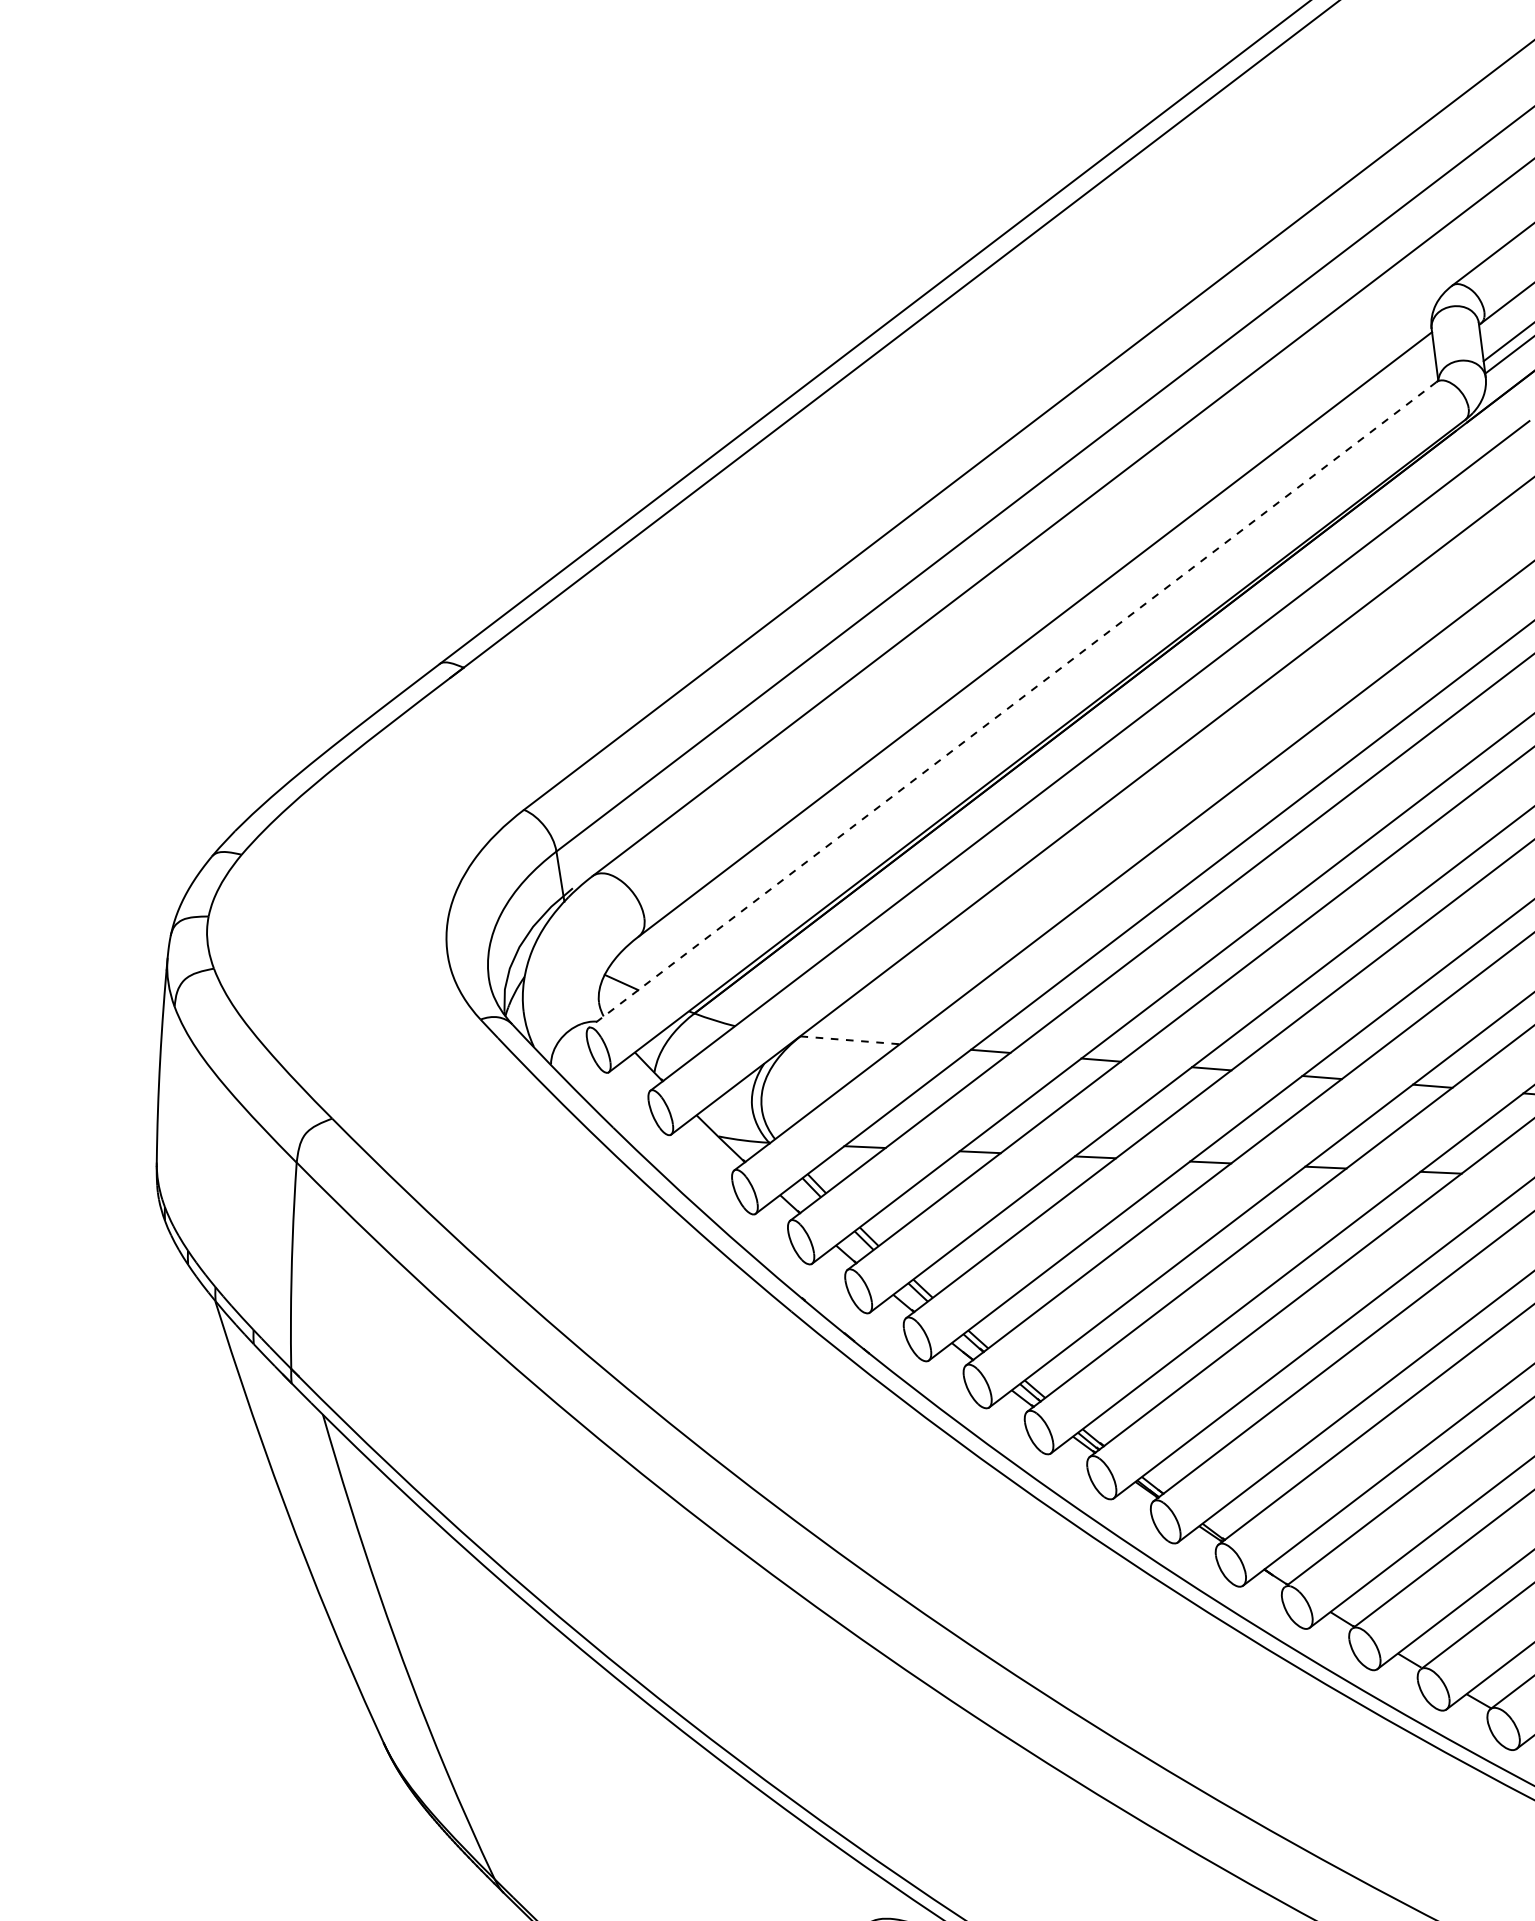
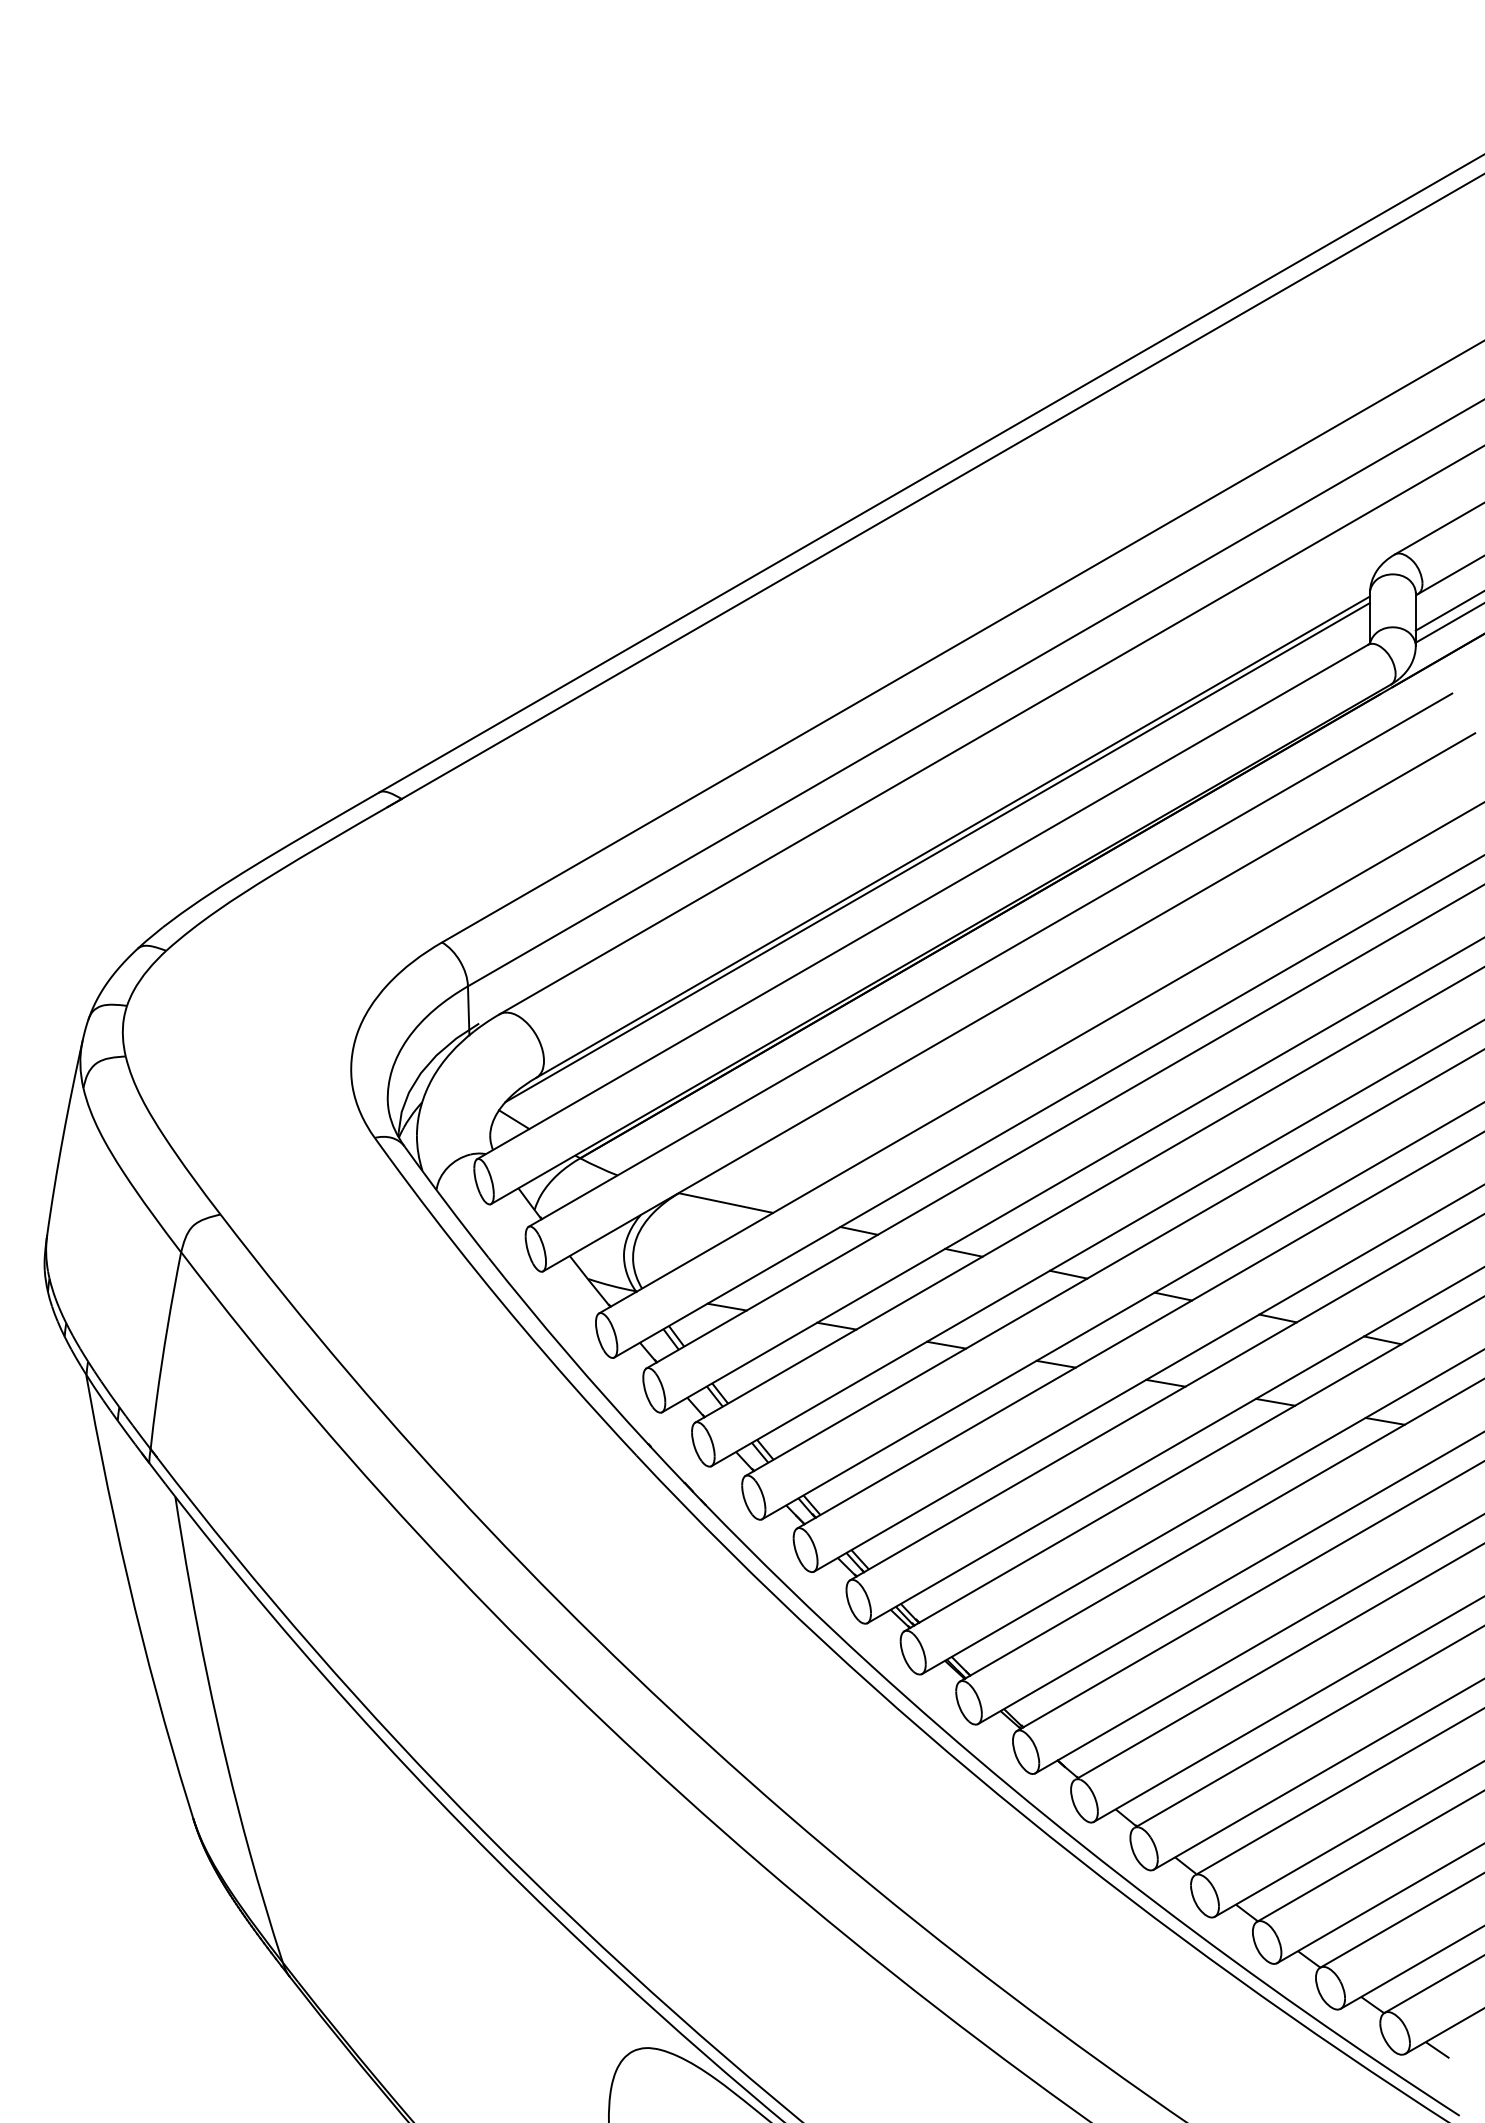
line: (1021, 652) -> (937, 852), added
line: (1012, 705) -> (922, 902), dashed -> solid
line: (850, 1040) -> (726, 1203), dashed -> solid

